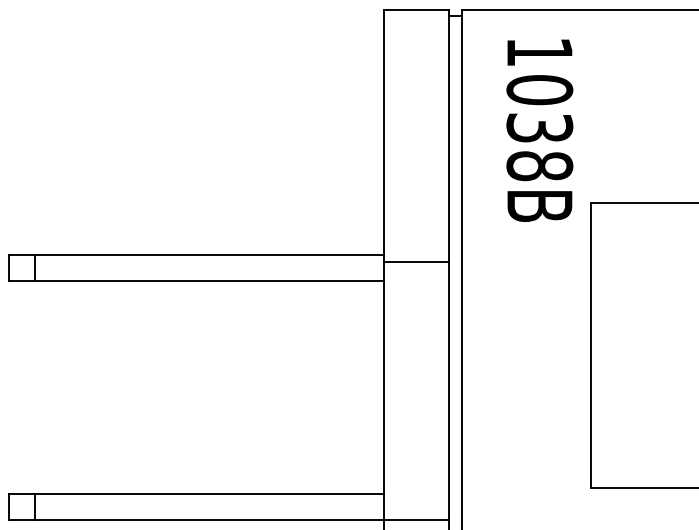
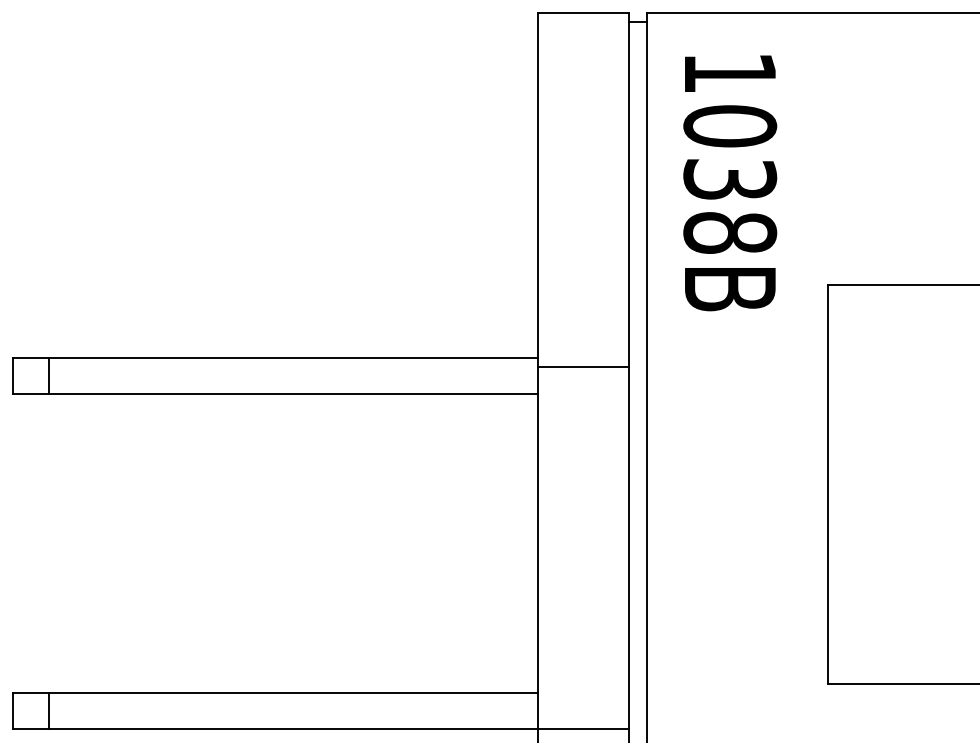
text: (539, 130) -> (729, 182), moved

